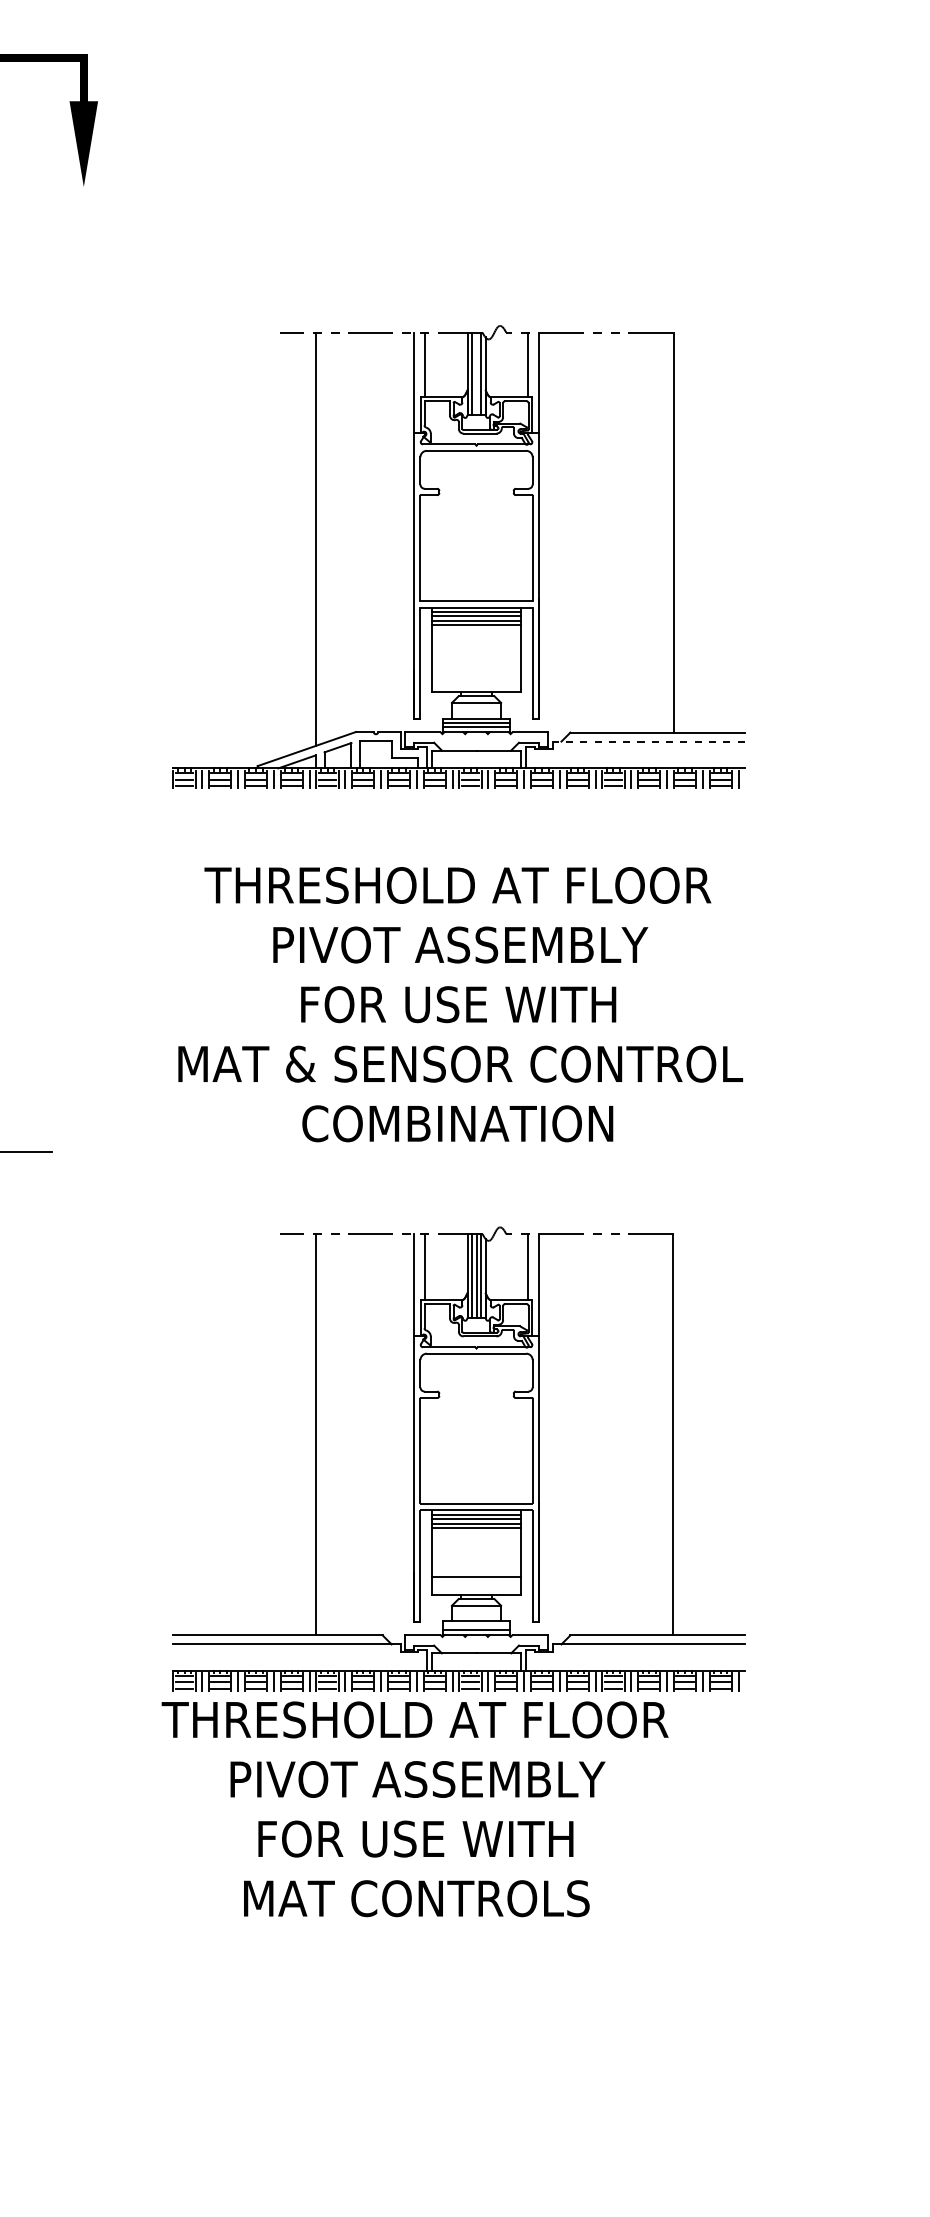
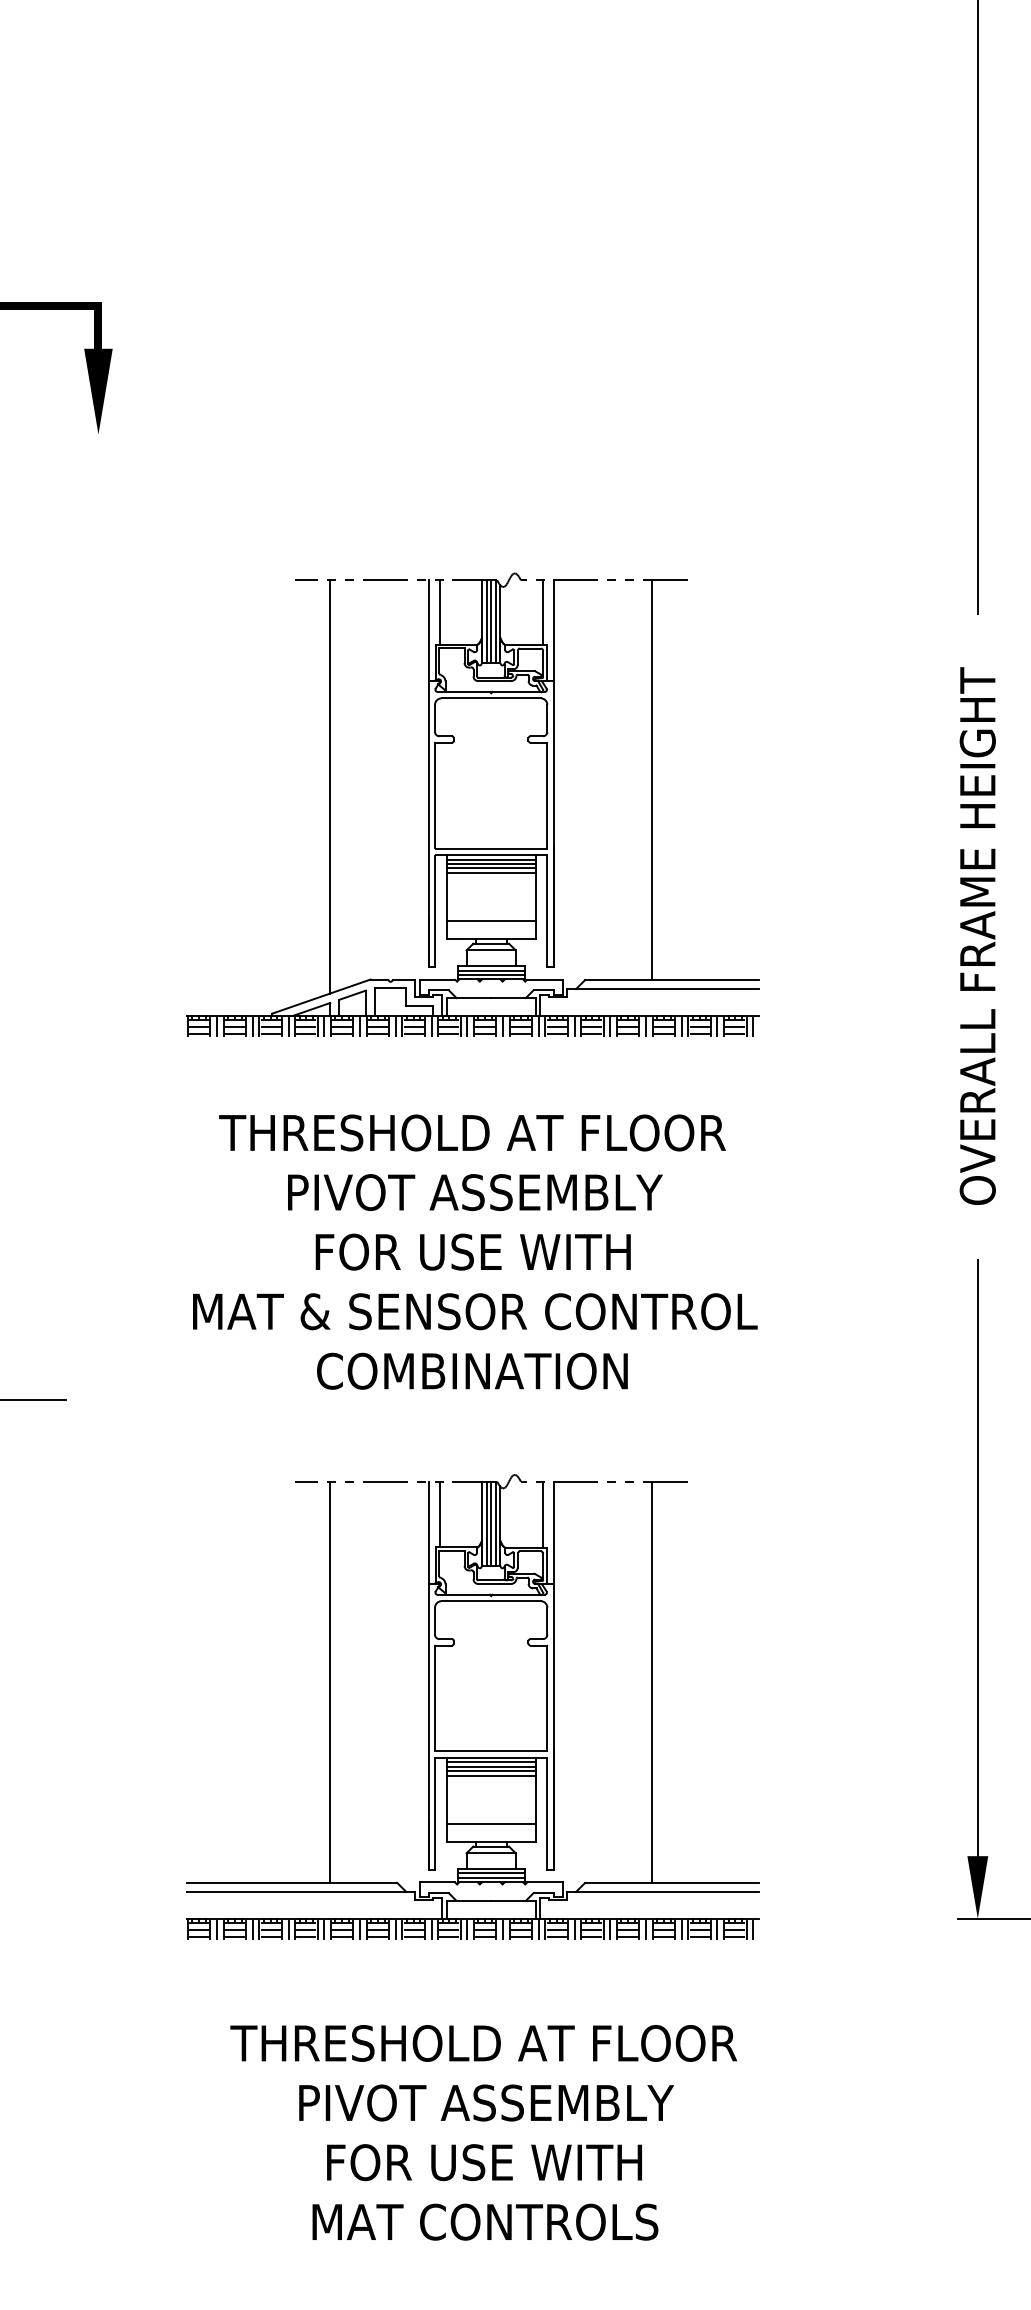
line: (476, 373) -> (491, 621), added
line: (674, 532) -> (652, 780), moved
line: (475, 673) -> (490, 921), added
line: (647, 741) -> (662, 989), dashed -> solid
line: (673, 1433) -> (652, 1681), moved
line: (475, 1625) -> (490, 1873), added
text: (414, 1808) -> (483, 2132), moved

